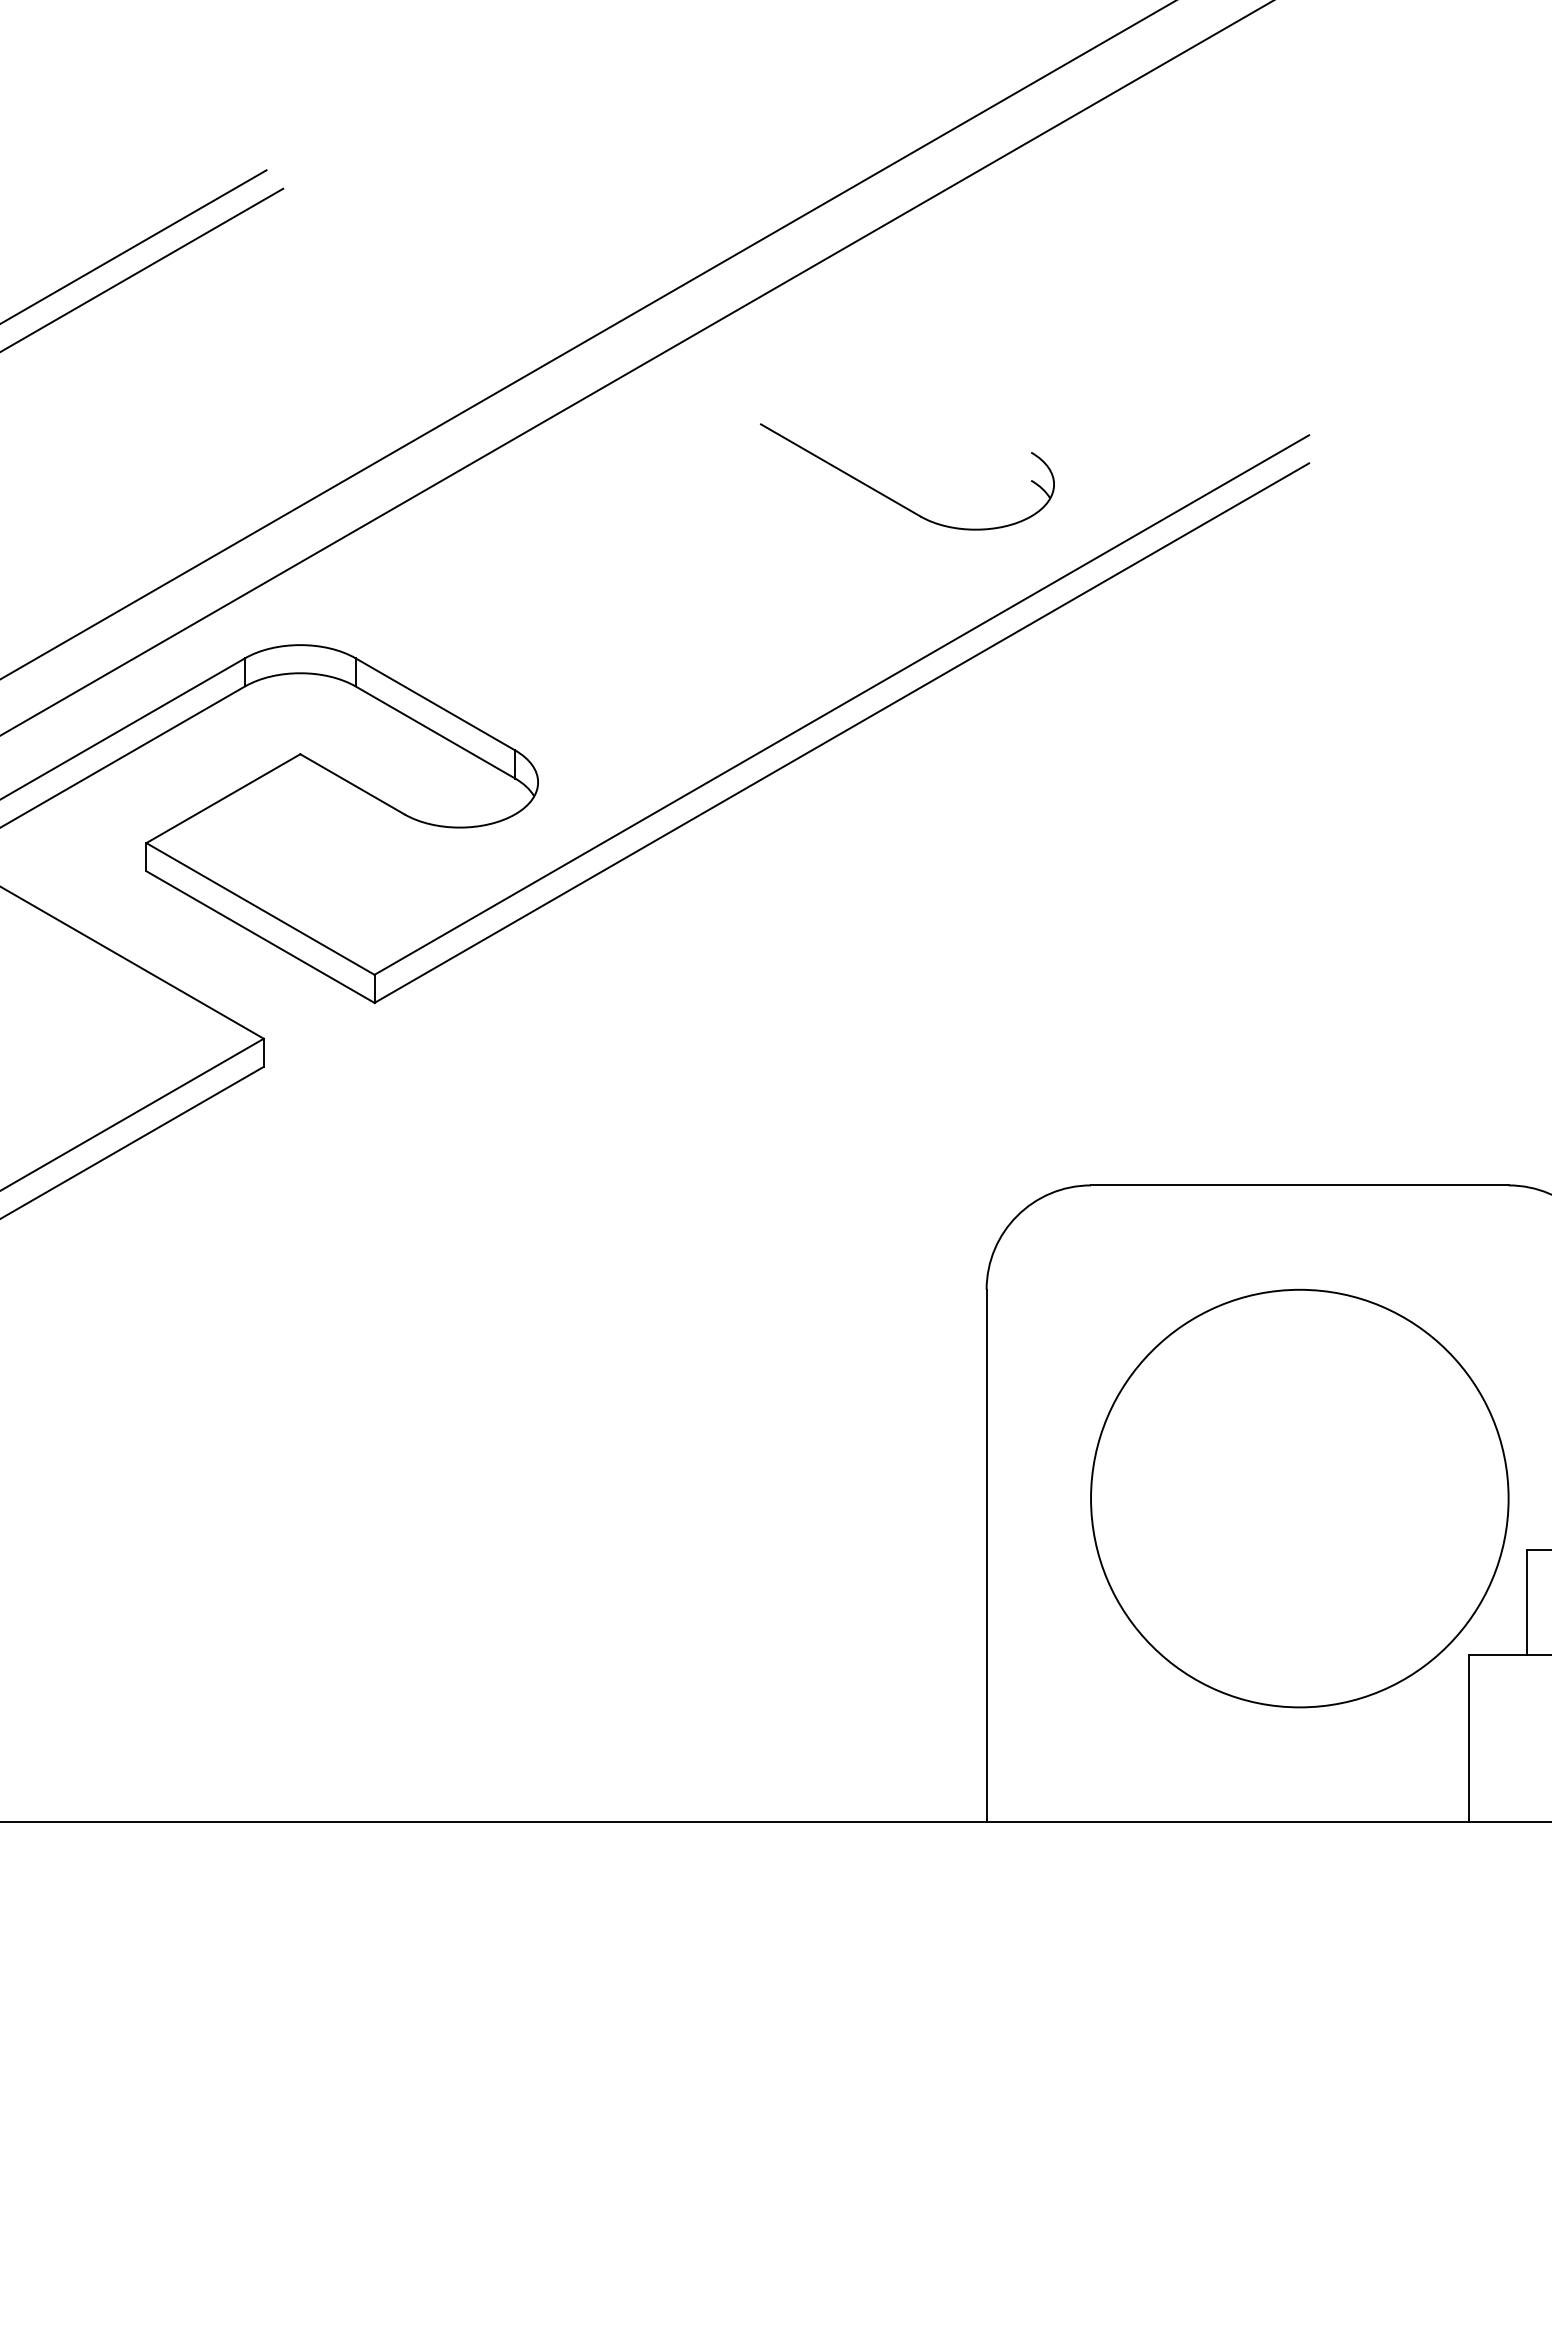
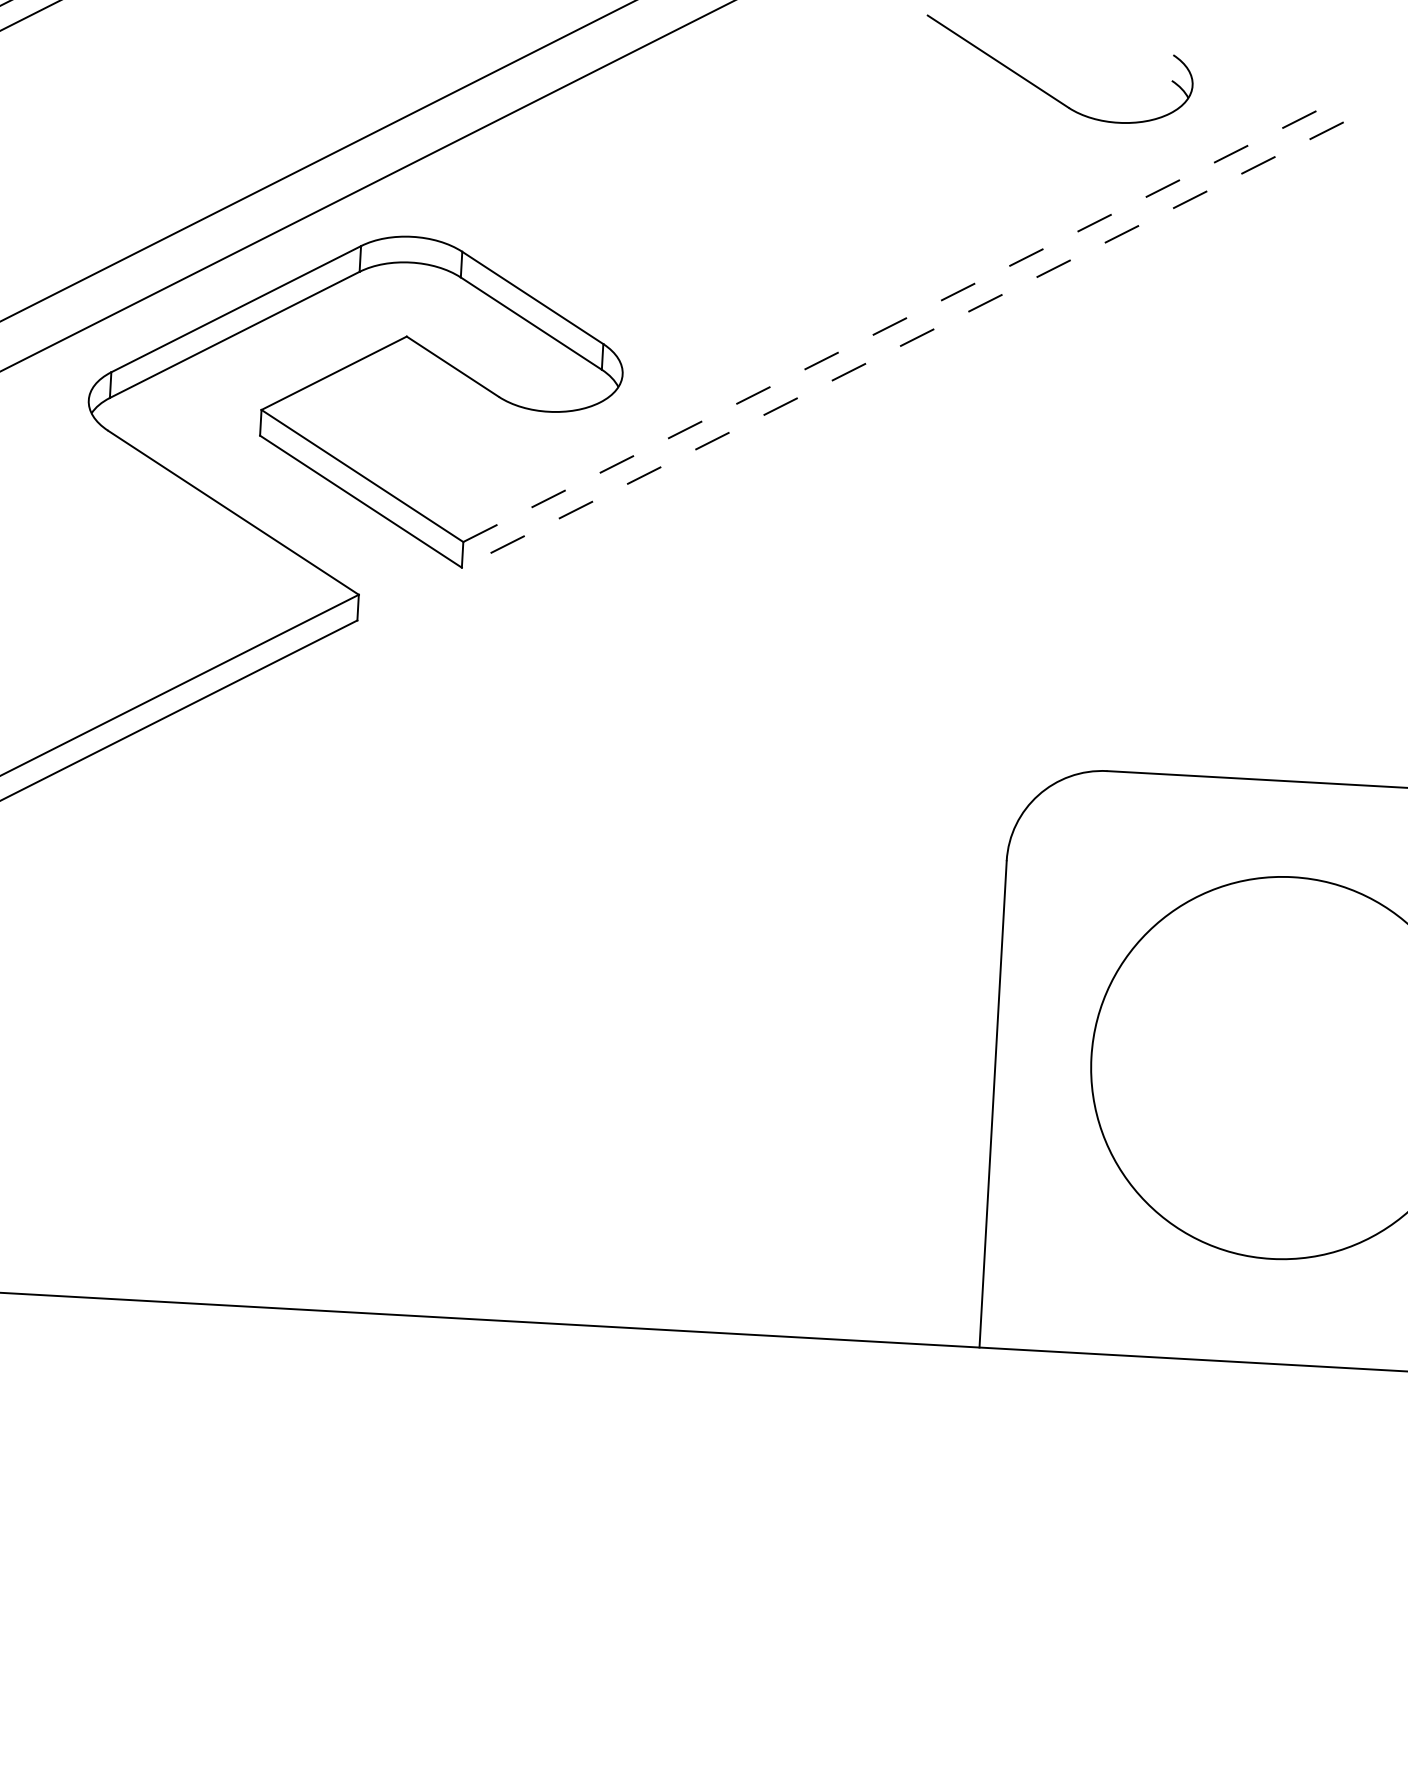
part: (895, 500) -> (1046, 92), moved
line: (841, 705) -> (903, 319), solid -> dashed
line: (841, 733) -> (902, 345), solid -> dashed

